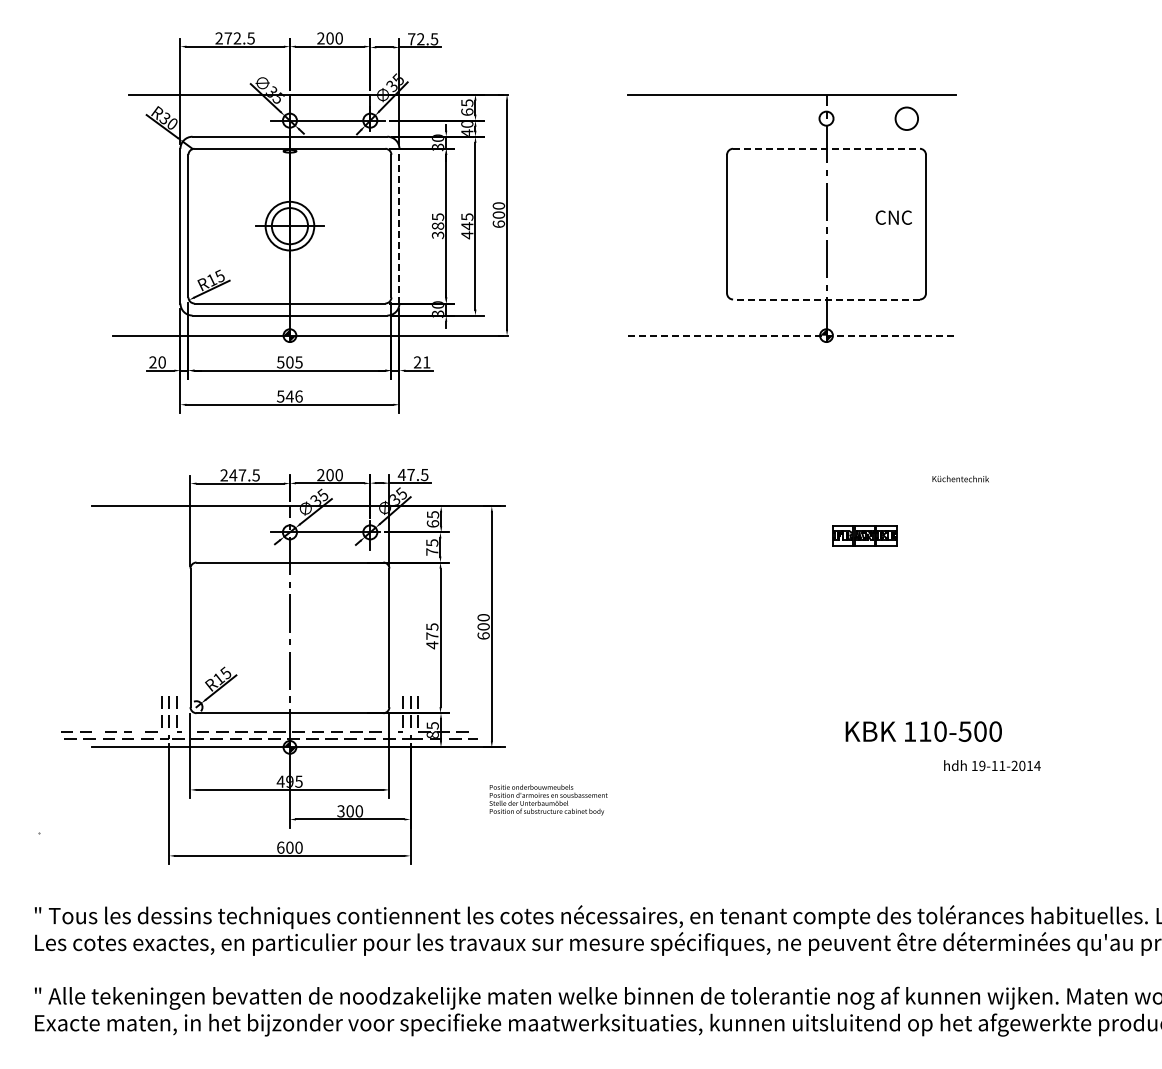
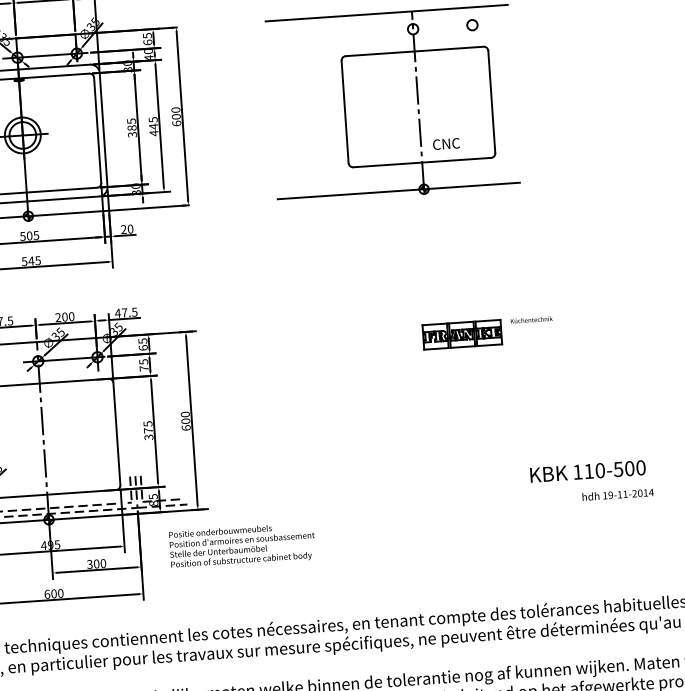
circle: (906, 118) -> (472, 25), size x0.62
line: (827, 148) -> (415, 51), dashed -> solid
text: (893, 217) -> (446, 143), moved
line: (399, 225) -> (103, 129), dashed -> solid
line: (826, 299) -> (422, 162), dashed -> solid
line: (792, 335) -> (398, 190), dashed -> solid
text: (426, 362) -> (130, 229), 21 -> 20
text: (298, 396) -> (37, 260), 546 -> 545
text: (960, 478) -> (531, 319), moved
part: (864, 535) -> (462, 334), size x1.67
text: (432, 645) -> (149, 437), 475 -> 375
text: (923, 731) -> (587, 471), moved
text: (992, 765) -> (618, 494), moved
part: (548, 799) -> (242, 545), size x1.67

